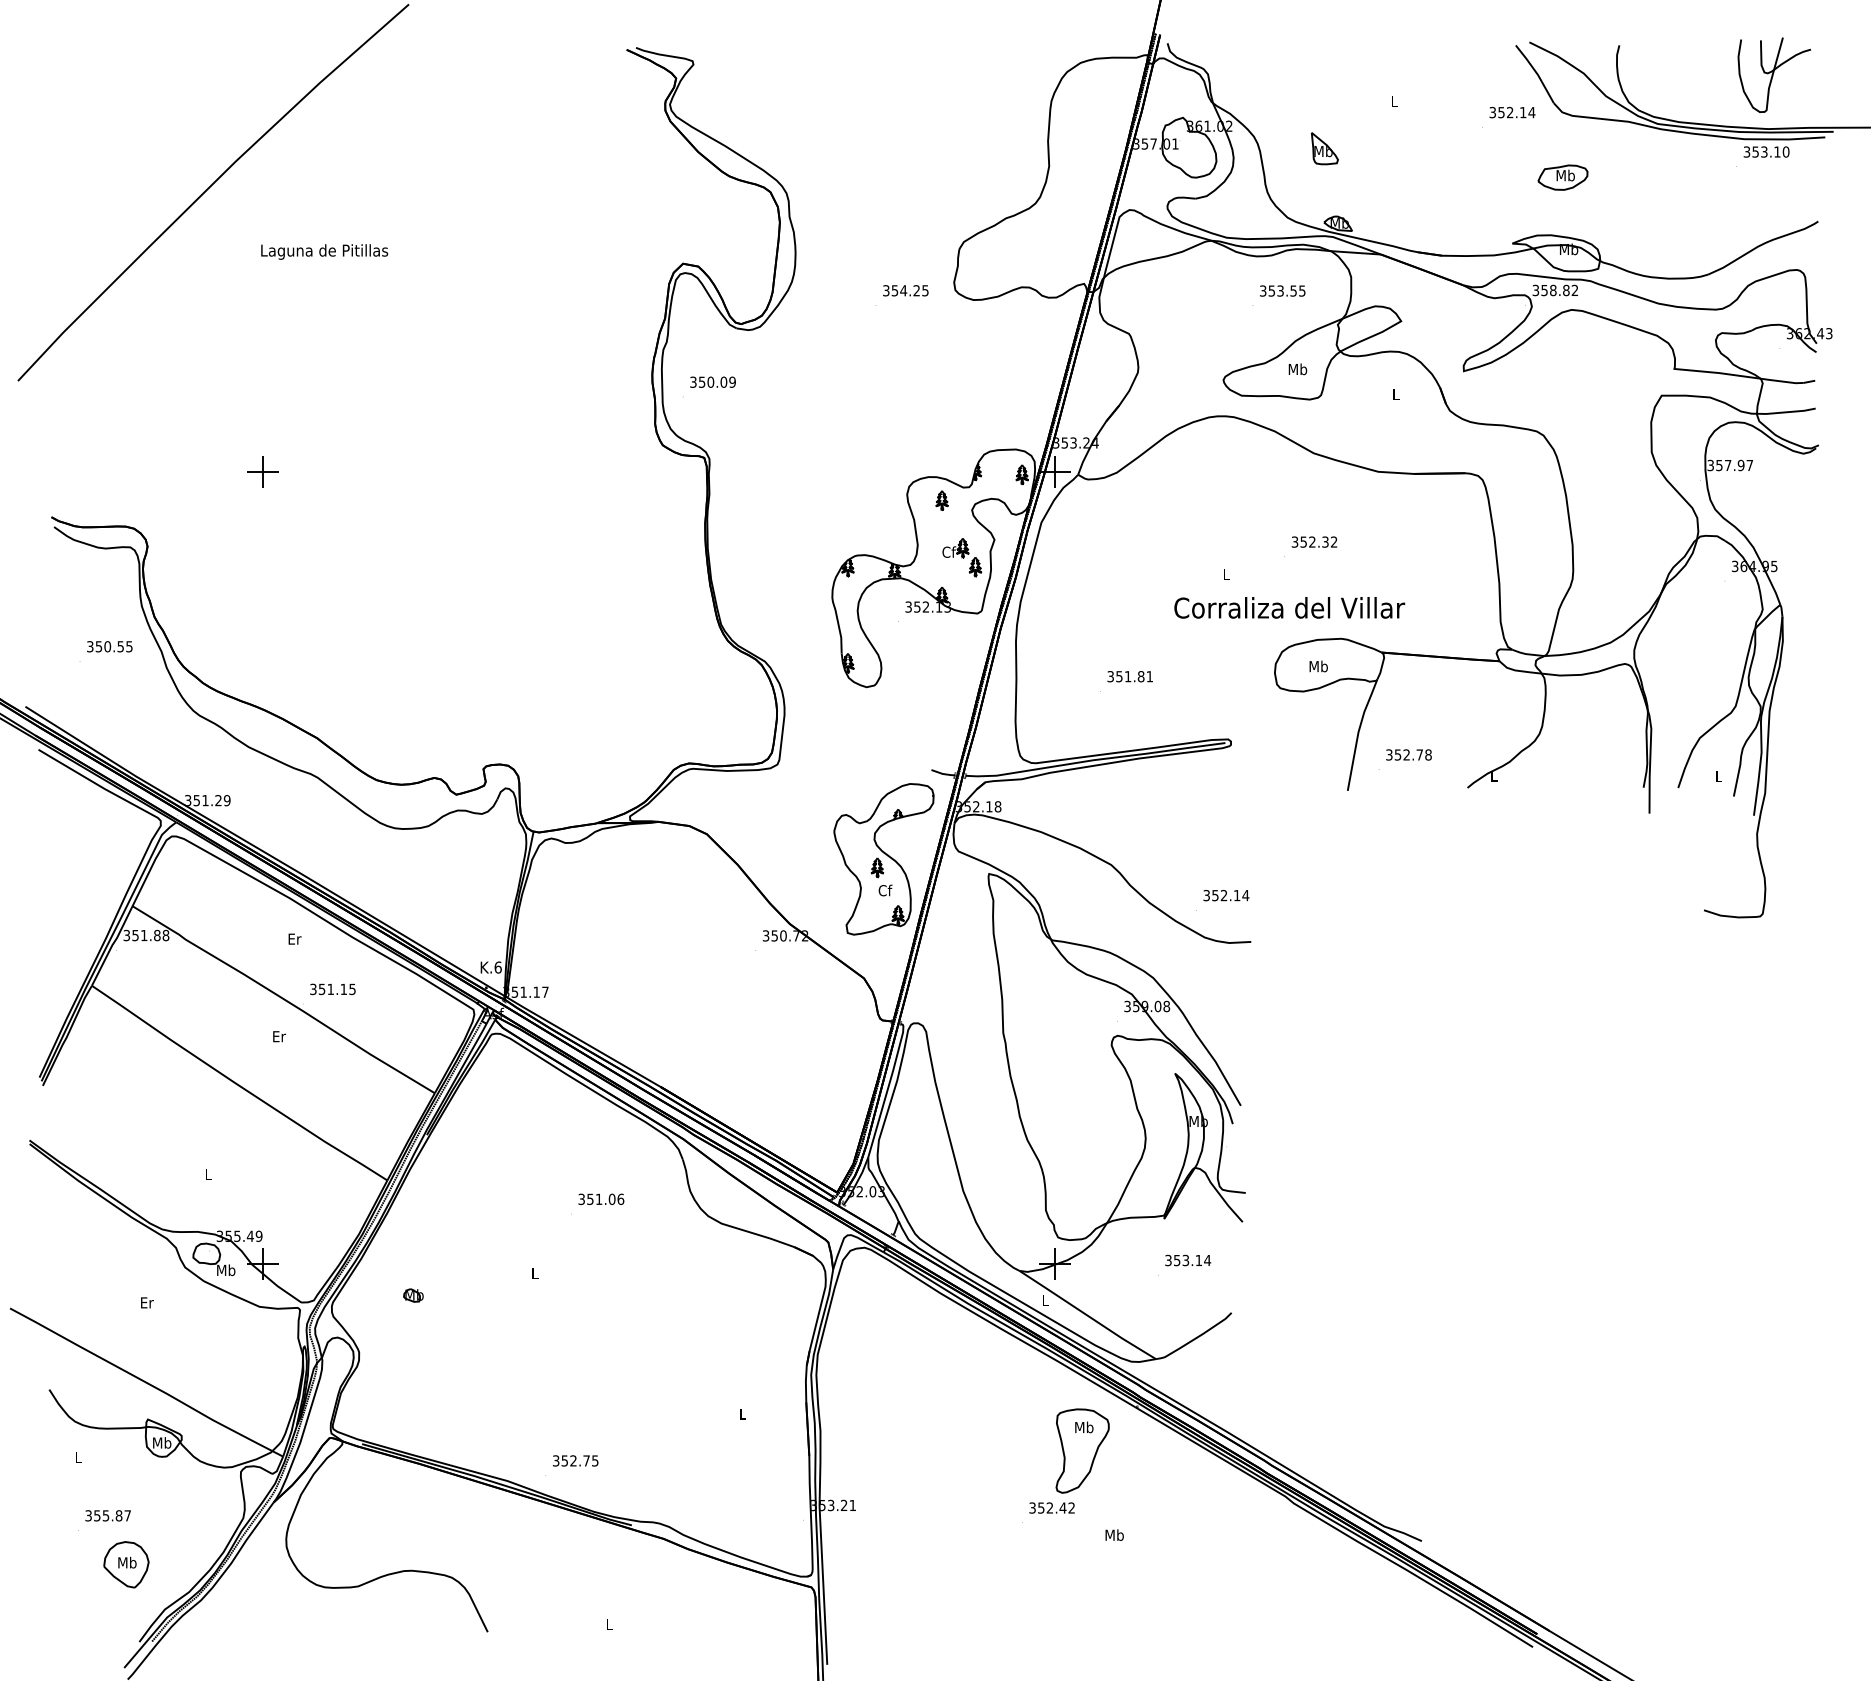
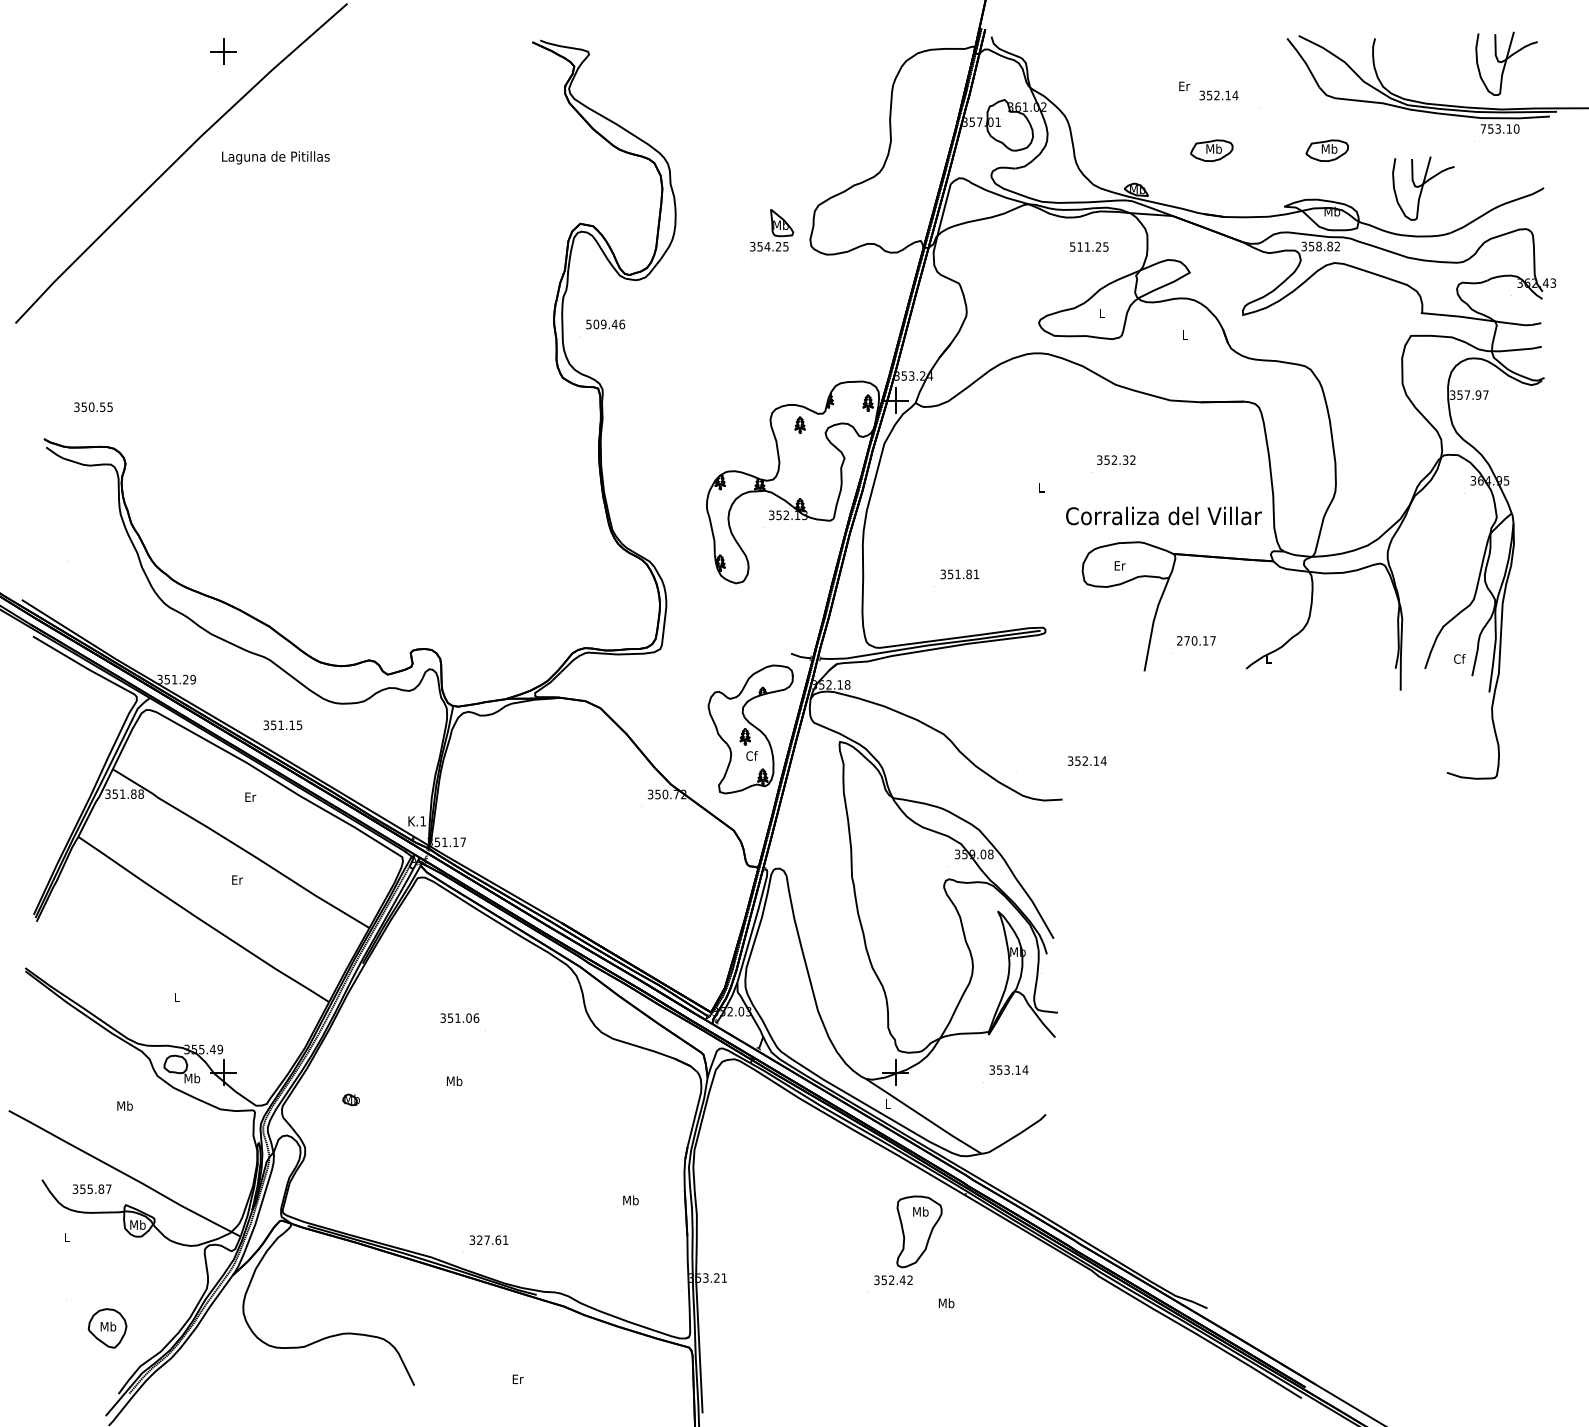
text: (1394, 101) -> (1184, 86), L -> Er
text: (1512, 112) -> (1219, 95), moved
part: (1324, 148) -> (781, 222), moved
text: (1746, 151) -> (1483, 128), 353.10 -> 753.10
part: (1426, 177) -> (1211, 150), added
part: (1675, 221) -> (1422, 187), added
text: (324, 251) -> (275, 157), moved
text: (1278, 290) -> (1085, 246), 353.55 -> 511.25
text: (1297, 369) -> (1101, 313), Mb -> L
text: (713, 381) -> (606, 323), 350.09 -> 509.46
part: (262, 471) -> (223, 51), moved
part: (961, 557) -> (816, 473), removed
text: (1289, 607) -> (1163, 515), moved
text: (109, 646) -> (93, 407), moved
text: (1318, 666) -> (1119, 565), Mb -> Er
text: (1408, 754) -> (1196, 640), 352.78 -> 270.17
text: (1718, 776) -> (1459, 659), L -> Cf
text: (1226, 895) -> (1087, 761), moved
text: (497, 967) -> (422, 821), K.6 -> K.1
text: (332, 989) -> (282, 725), moved
text: (601, 1198) -> (459, 1017), moved
text: (535, 1273) -> (454, 1081), L -> Mb
text: (147, 1302) -> (125, 1105), Er -> Mb
text: (742, 1413) -> (630, 1199), L -> Mb
text: (579, 1460) -> (492, 1239), 352.75 -> 327.61
text: (107, 1515) -> (91, 1188), moved
text: (609, 1624) -> (517, 1379), L -> Er

